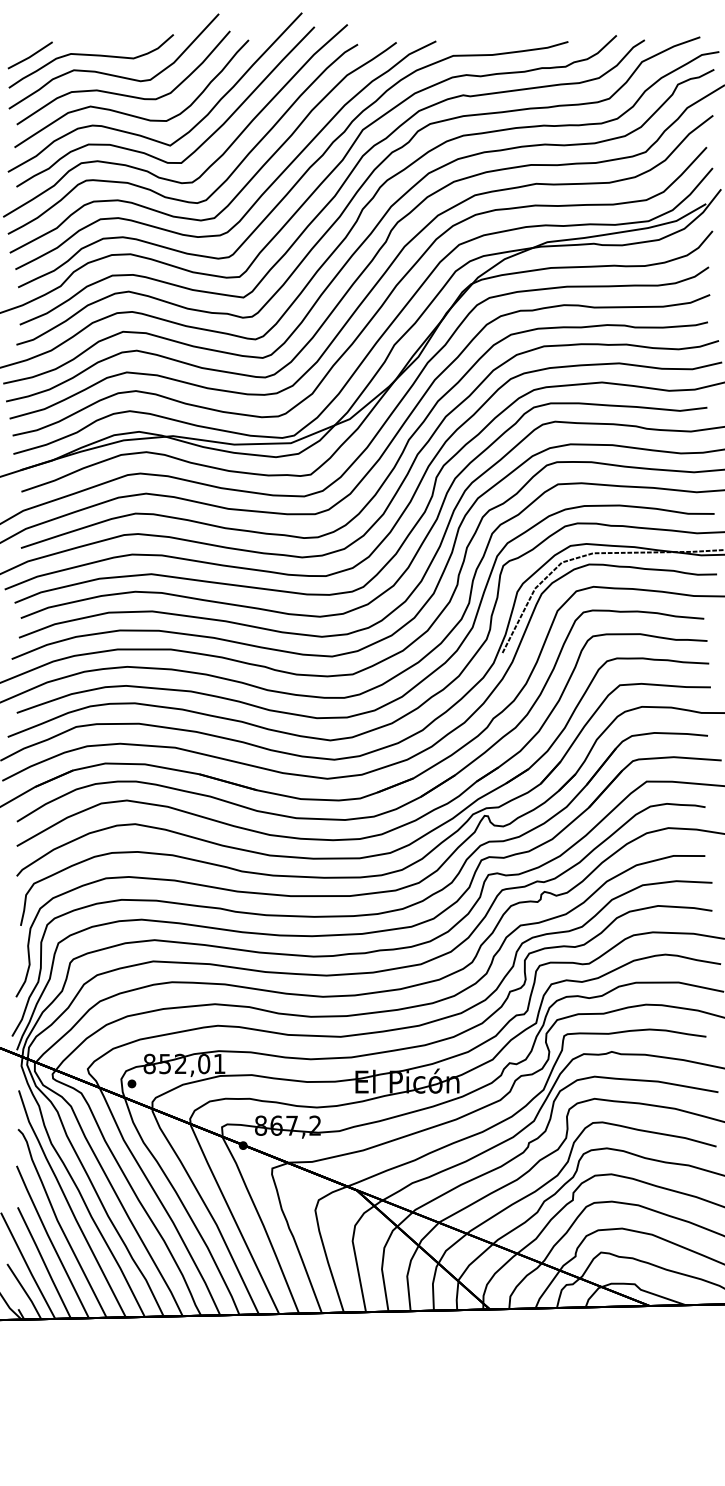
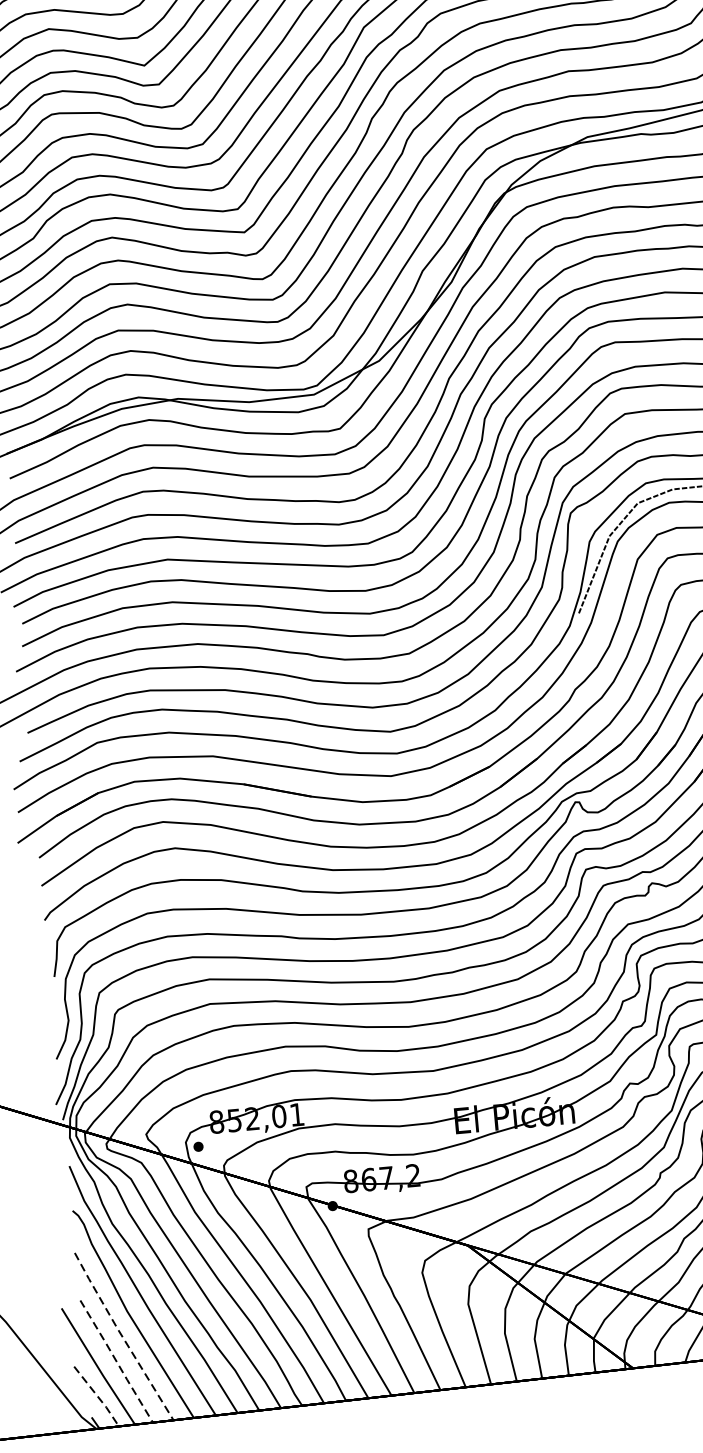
line: (51, 1241) -> (122, 1336), solid -> dashed
line: (44, 1263) -> (116, 1362), solid -> dashed
line: (25, 1291) -> (97, 1396), solid -> dashed

